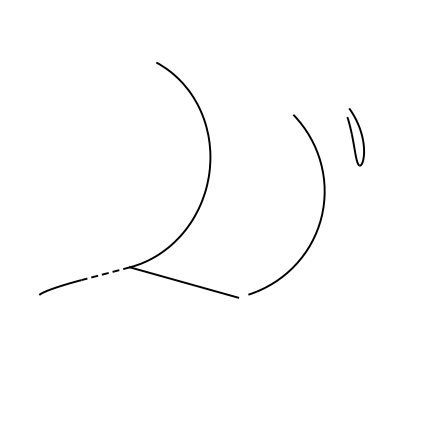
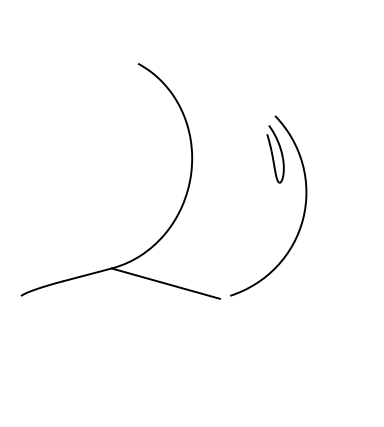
part: (355, 137) -> (275, 154), moved
line: (105, 273) -> (87, 274), dashed -> solid

